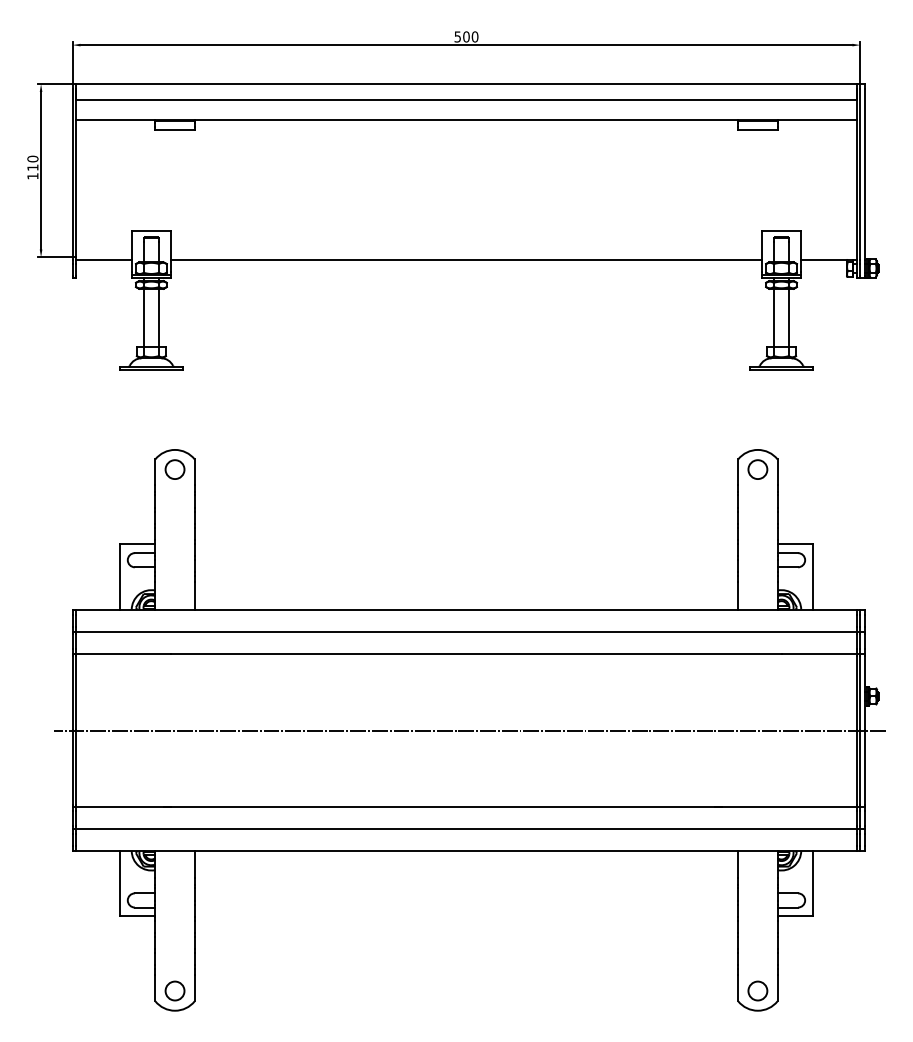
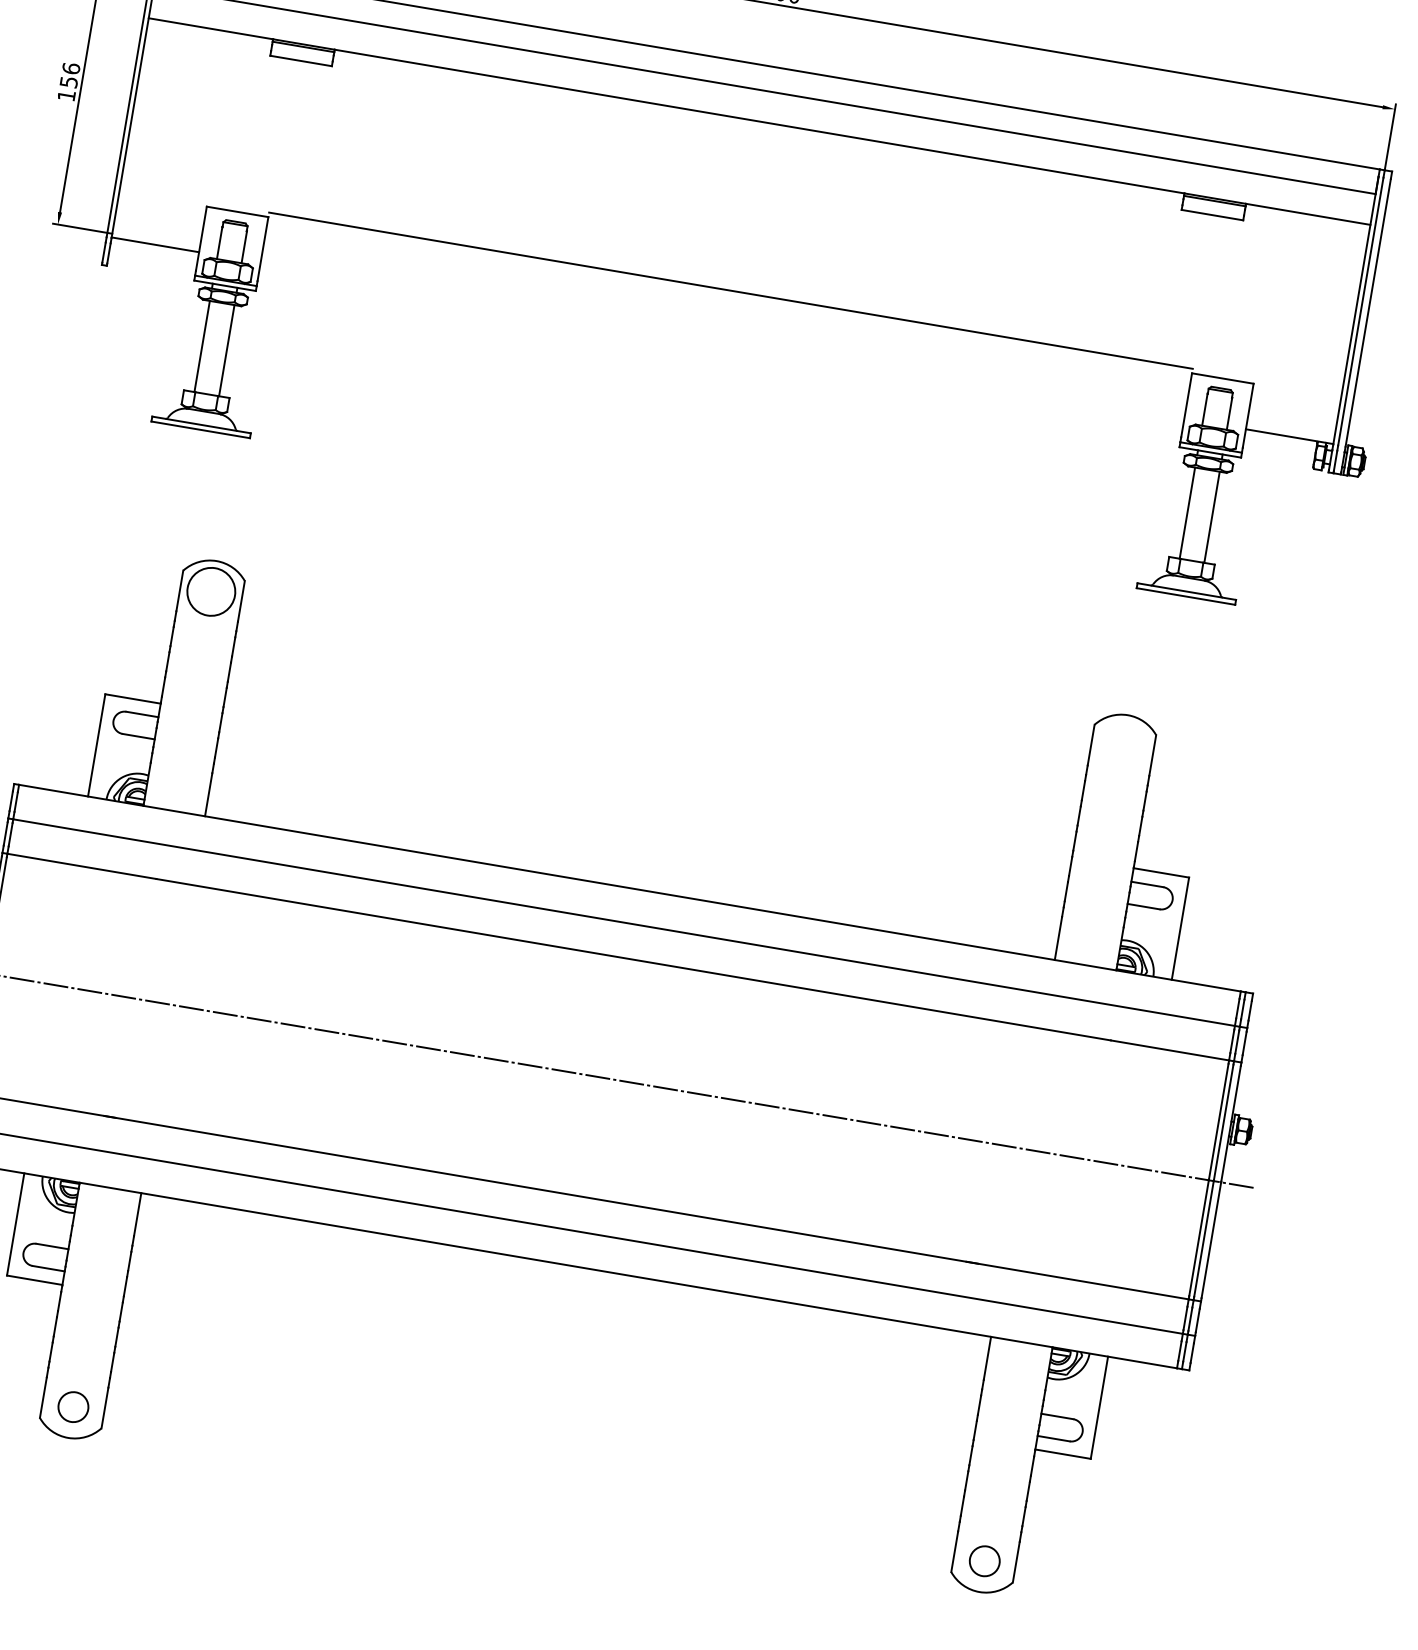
text: (32, 162) -> (69, 73), 110 -> 156
line: (466, 259) -> (731, 290), moved
circle: (174, 469) -> (210, 591), size x1.6
circle: (757, 469) -> (1122, 745), removed

